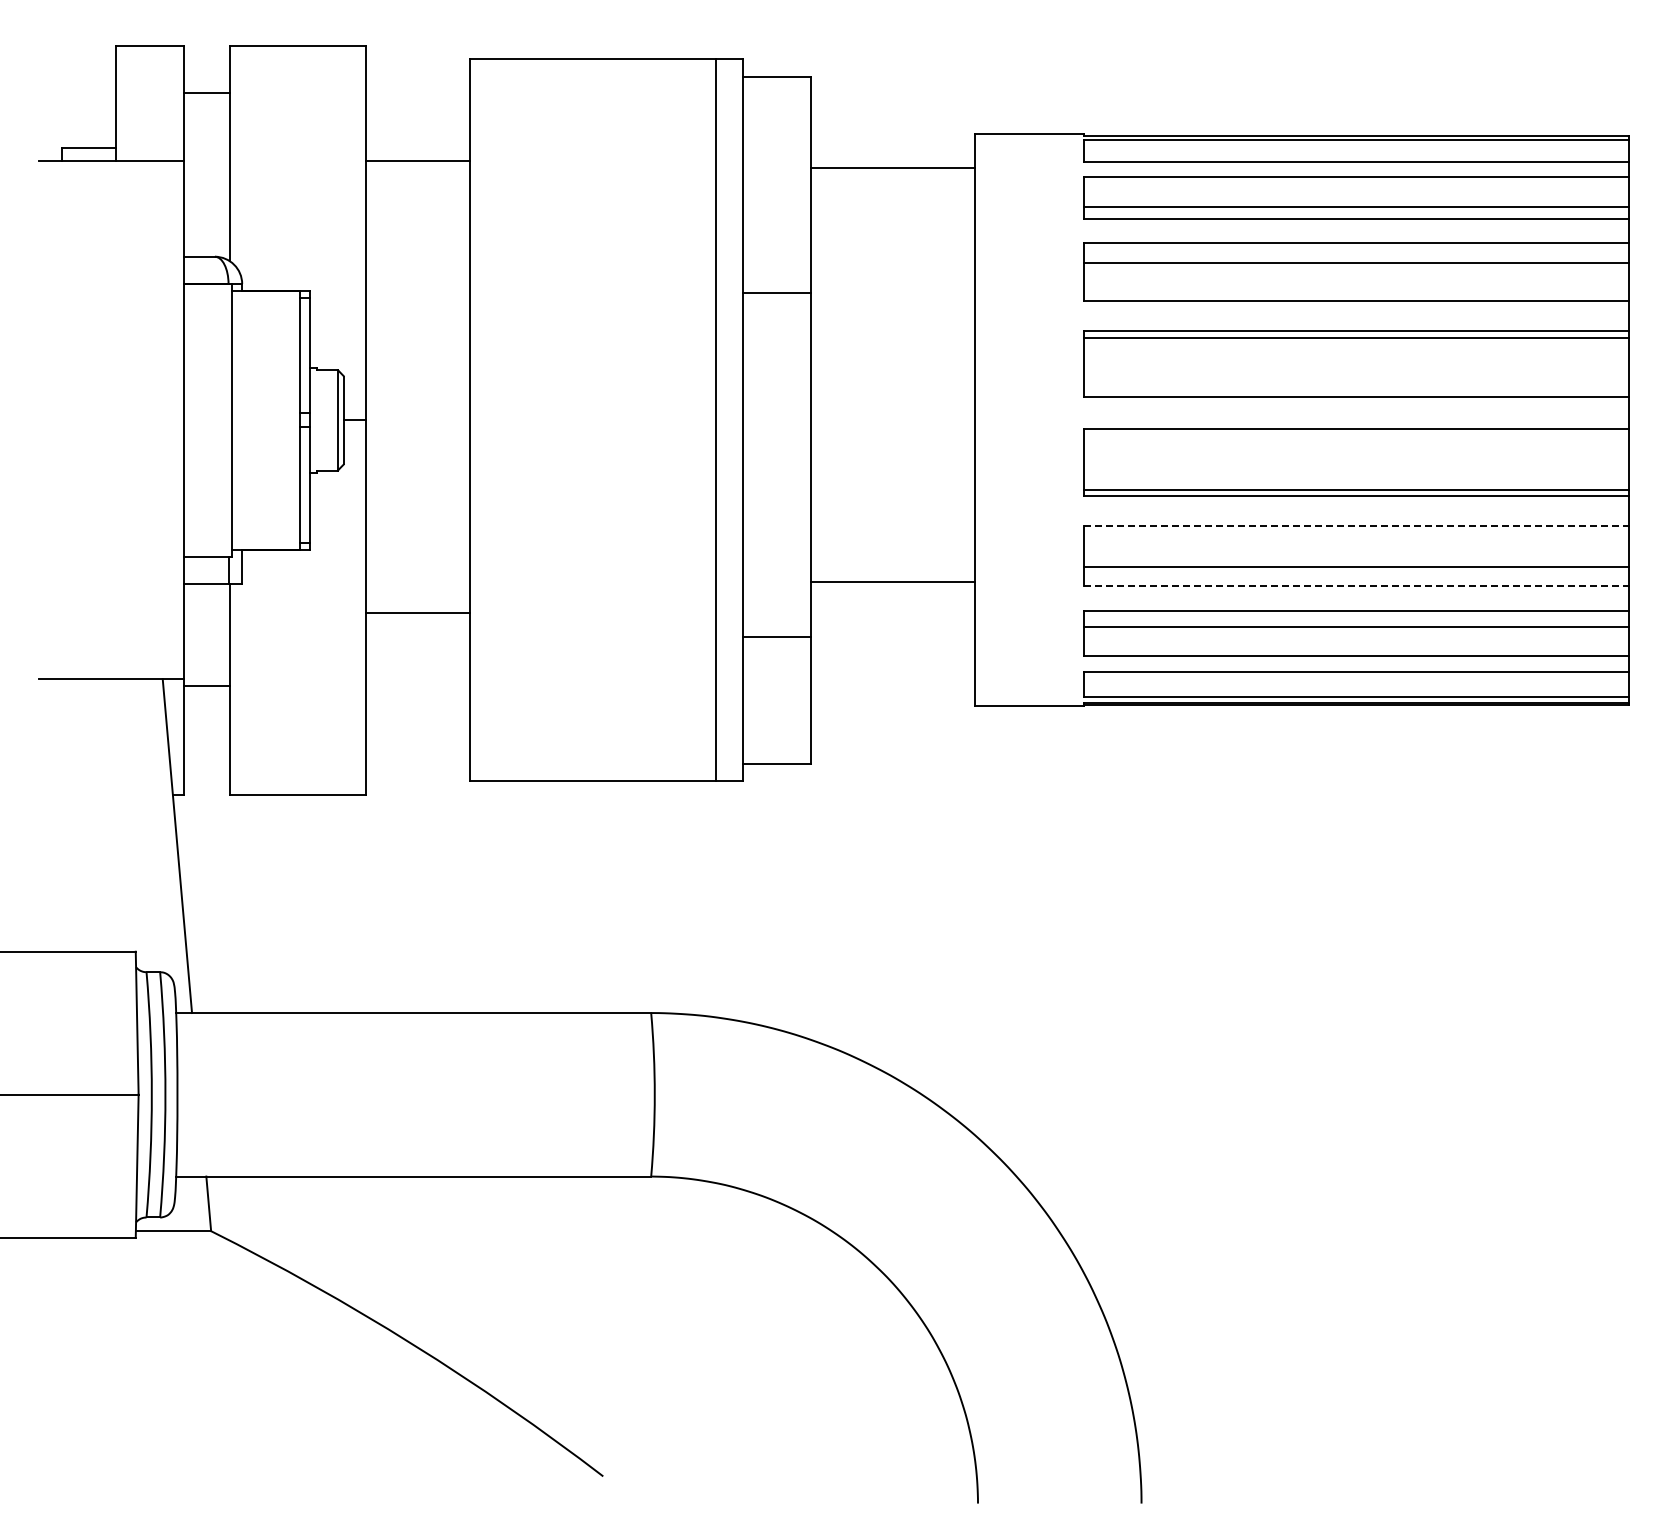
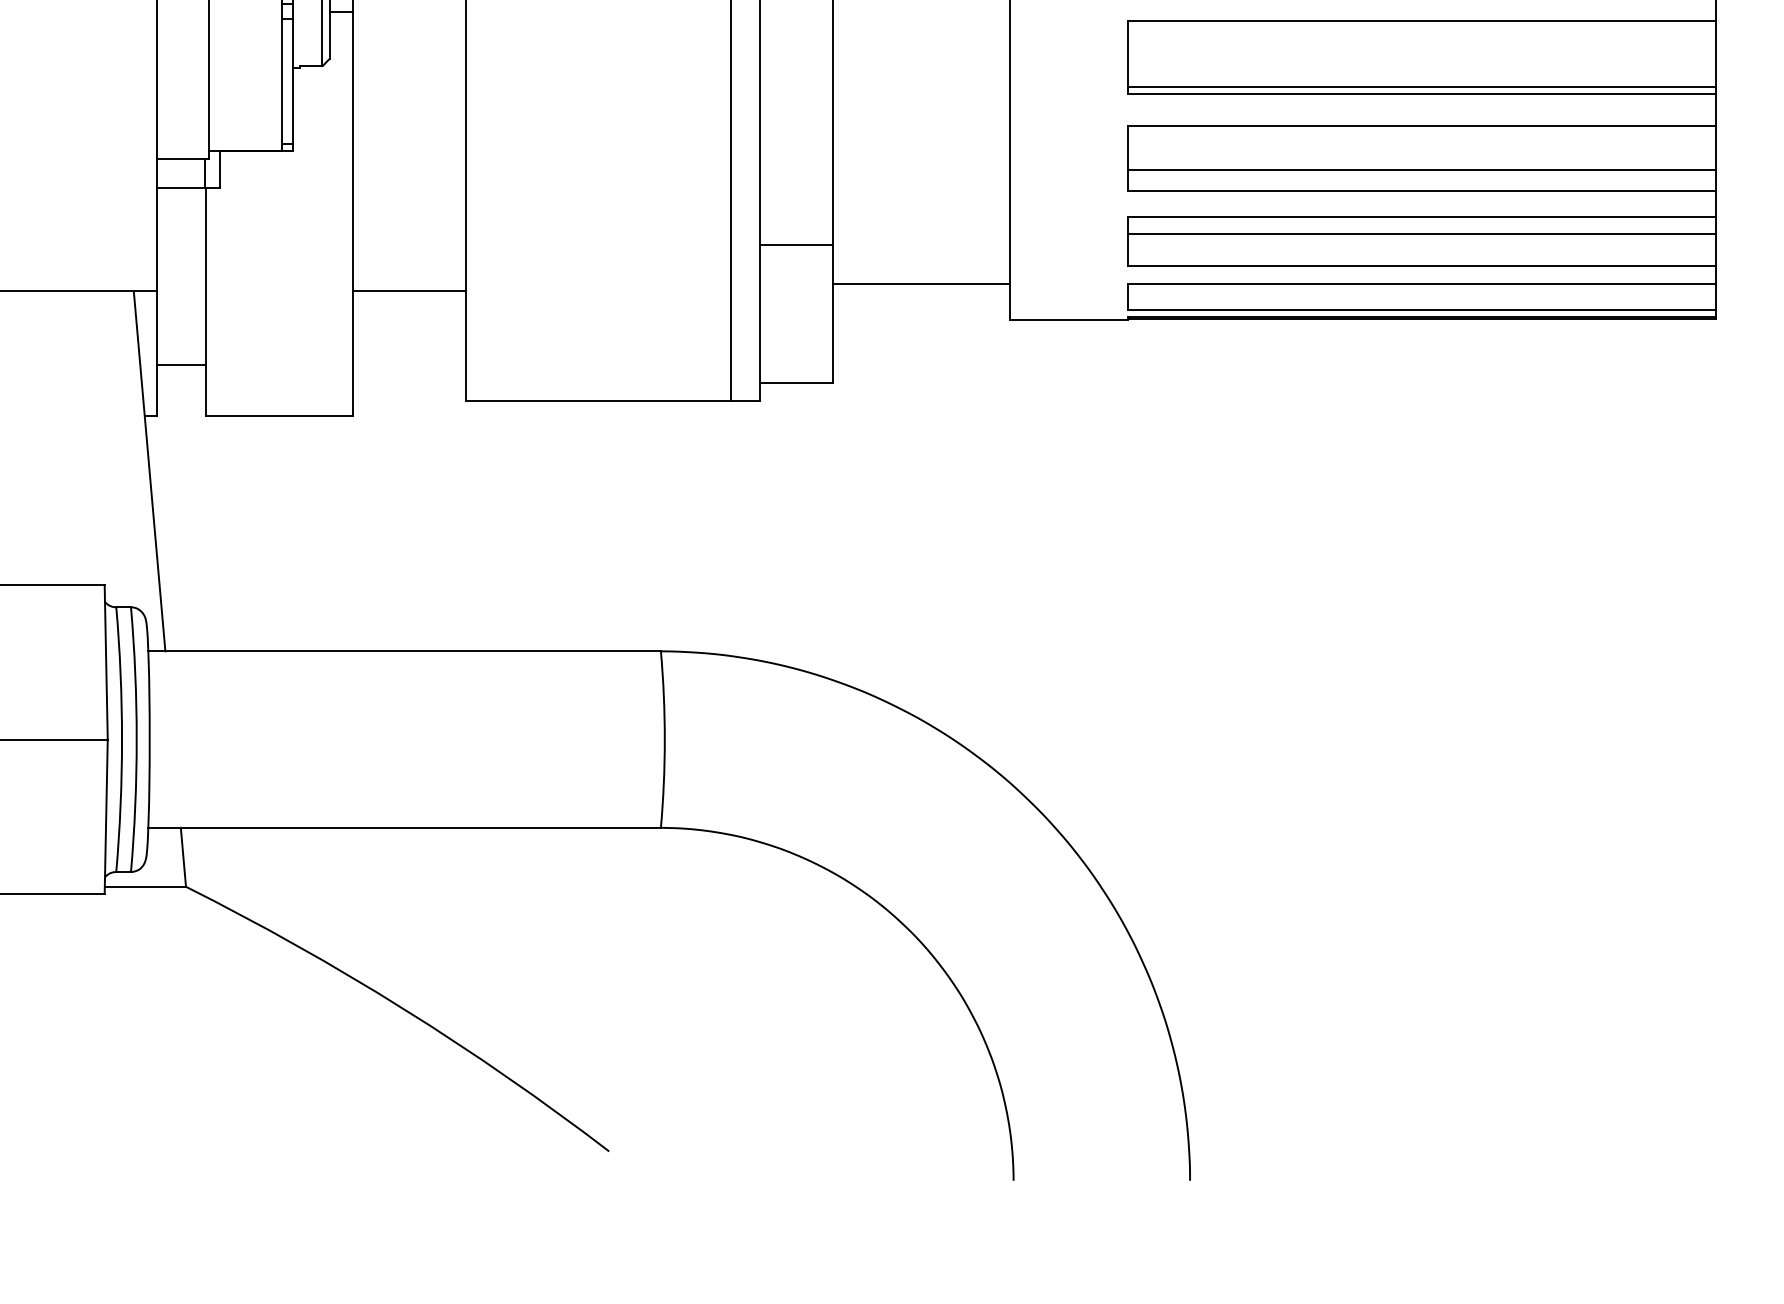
line: (1356, 526) -> (1422, 126), dashed -> solid
line: (892, 582) -> (921, 283), moved
line: (1356, 586) -> (1422, 191), dashed -> solid
line: (418, 613) -> (409, 291), moved
line: (206, 686) -> (181, 364), moved

